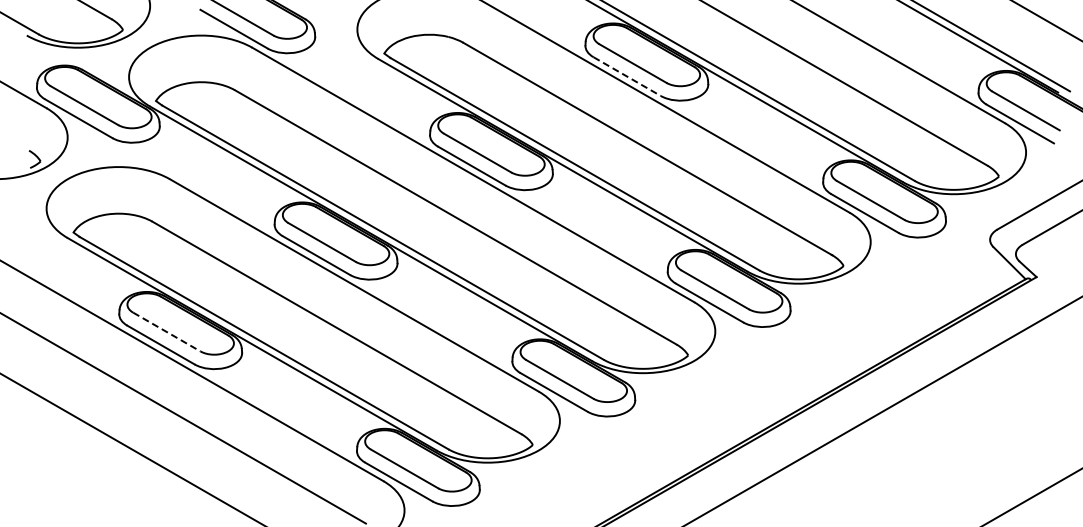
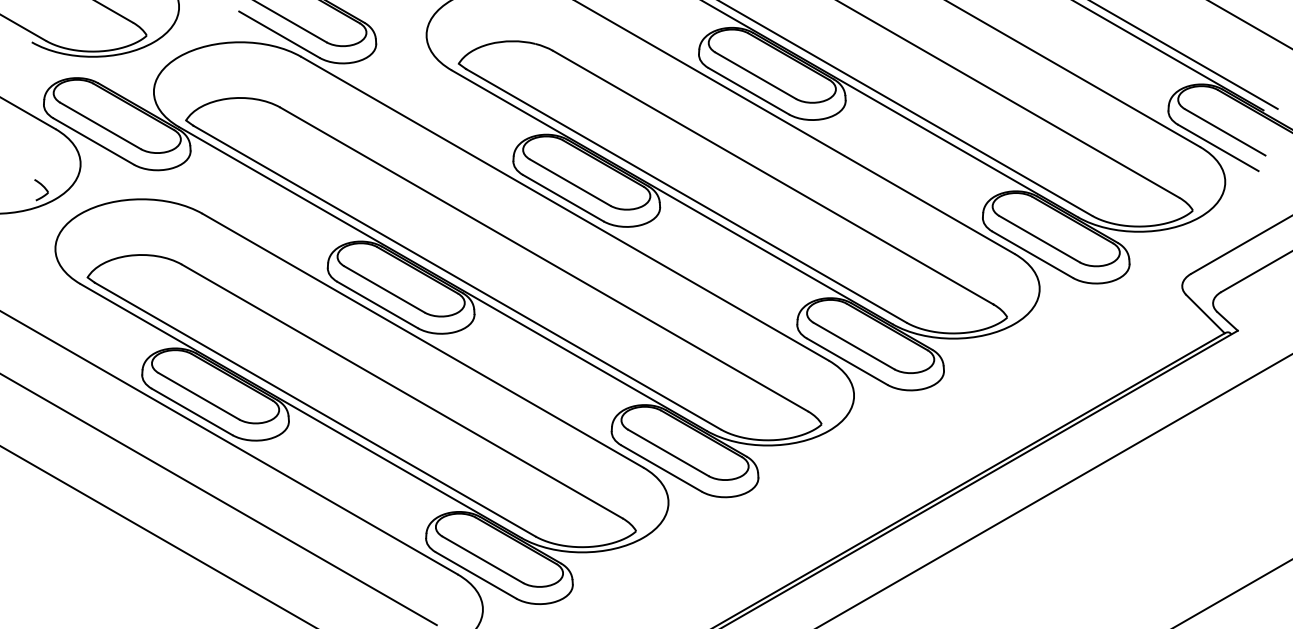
line: (627, 76) -> (749, 91), dashed -> solid
line: (166, 332) -> (198, 396), dashed -> solid

